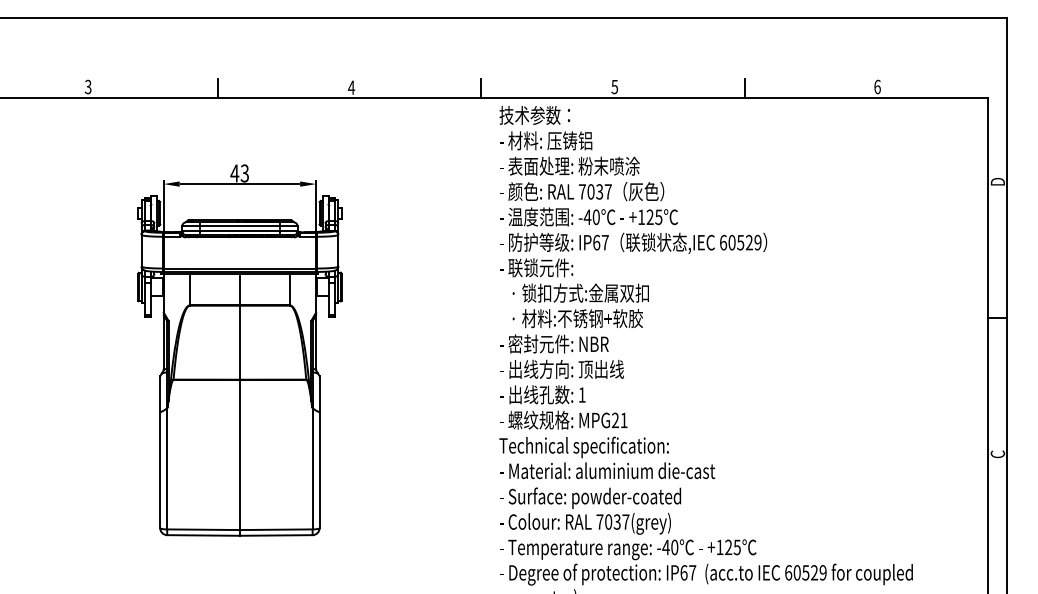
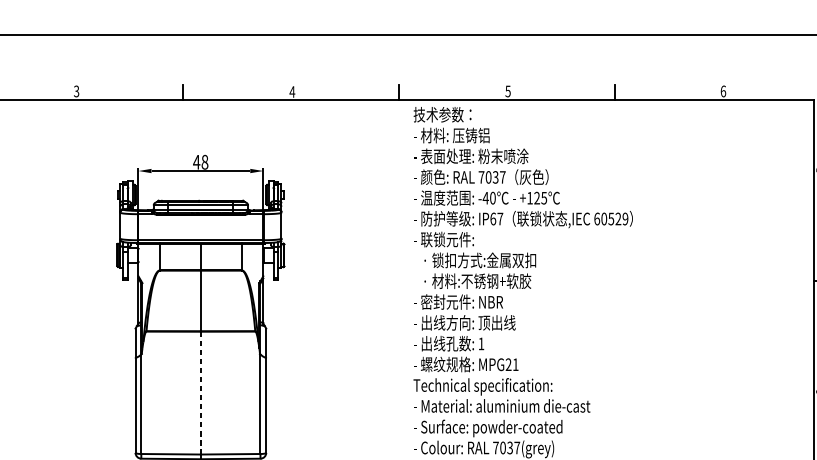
text: (244, 173) -> (204, 162), 43 -> 48
line: (239, 455) -> (200, 393), solid -> dashed

